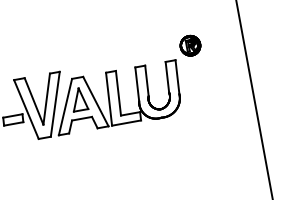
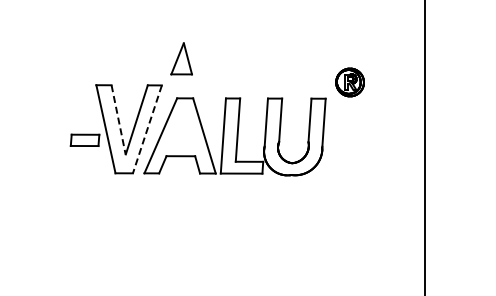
part: (78, 99) -> (181, 58), moved
line: (34, 101) -> (118, 120), solid -> dashed
line: (55, 104) -> (147, 129), solid -> dashed

